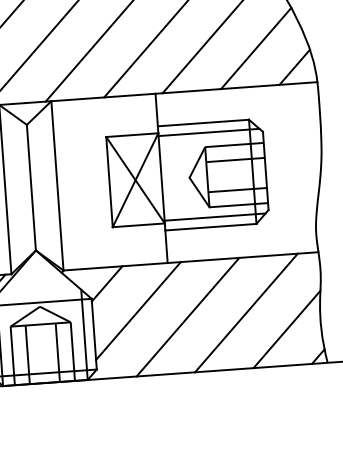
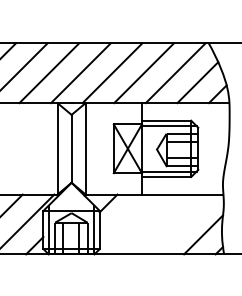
line: (138, 309) -> (124, 218), removed
line: (246, 313) -> (182, 224), removed
line: (187, 317) -> (150, 224), removed

